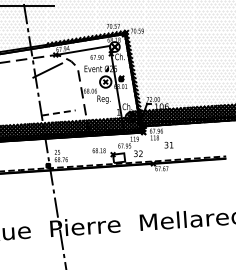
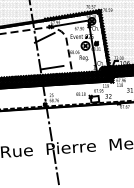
line: (58, 112) -> (52, 67), dashed -> solid

